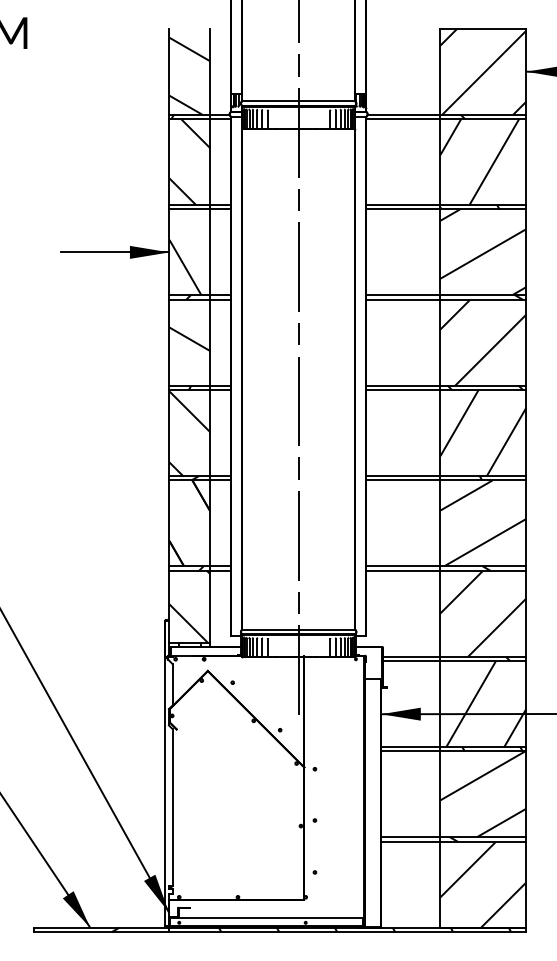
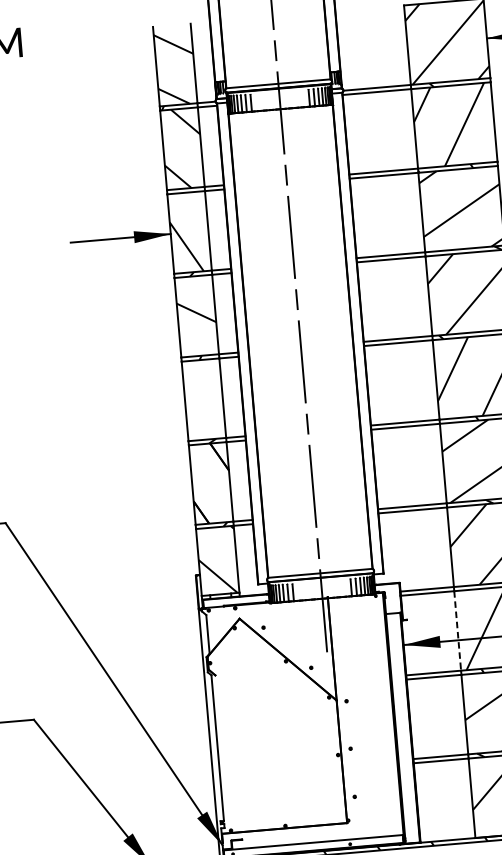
hatch: (189, 433) -> (203, 400), removed
line: (440, 704) -> (457, 631), solid -> dashed

